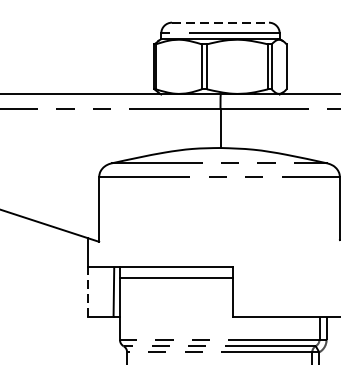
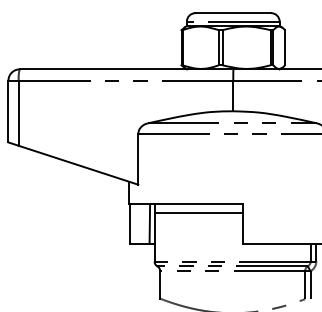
line: (220, 23) -> (233, 13), dashed -> solid
line: (87, 291) -> (129, 223), dashed -> solid

